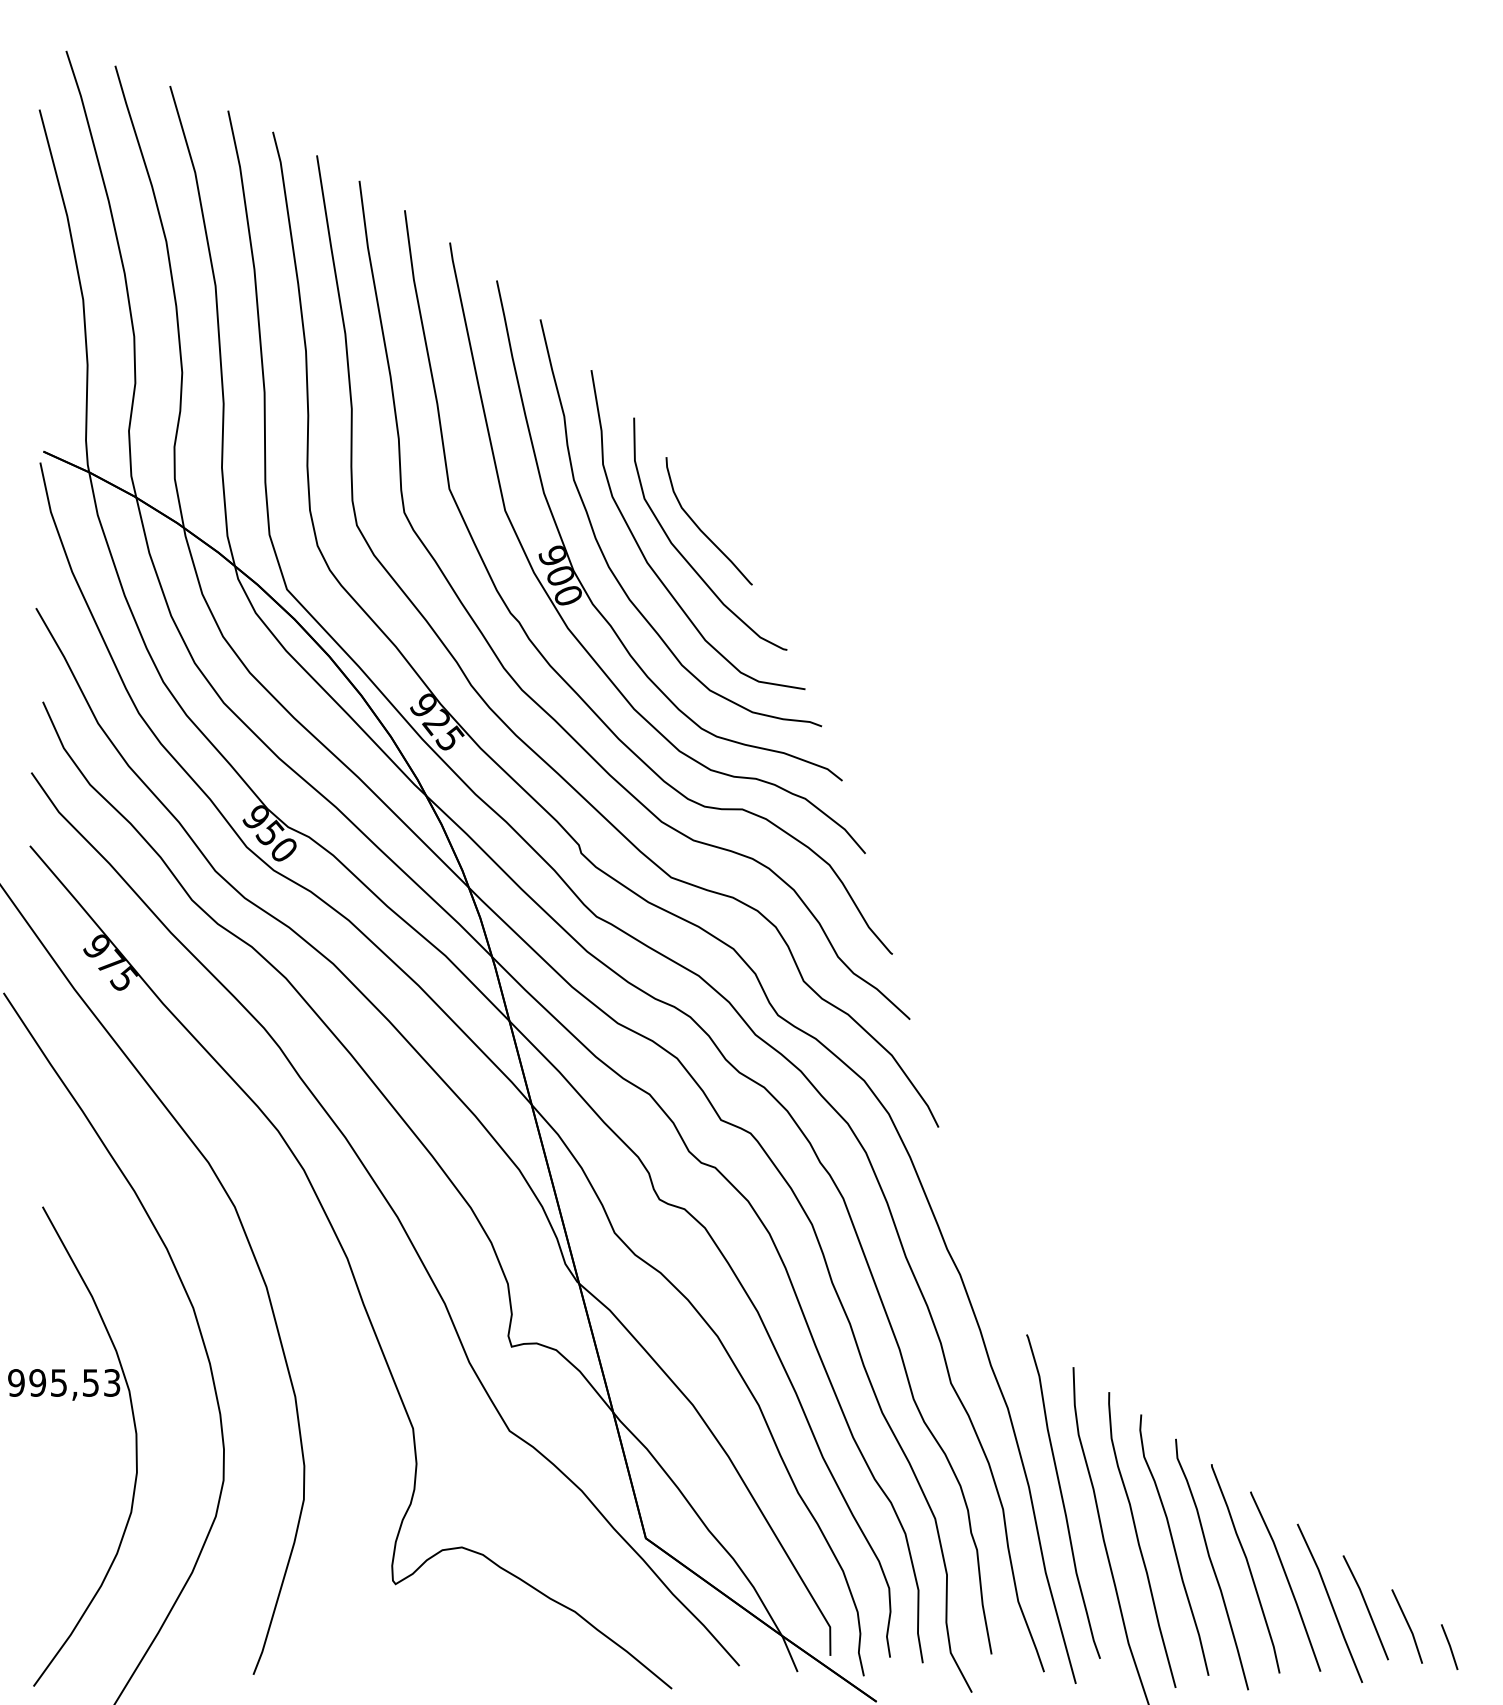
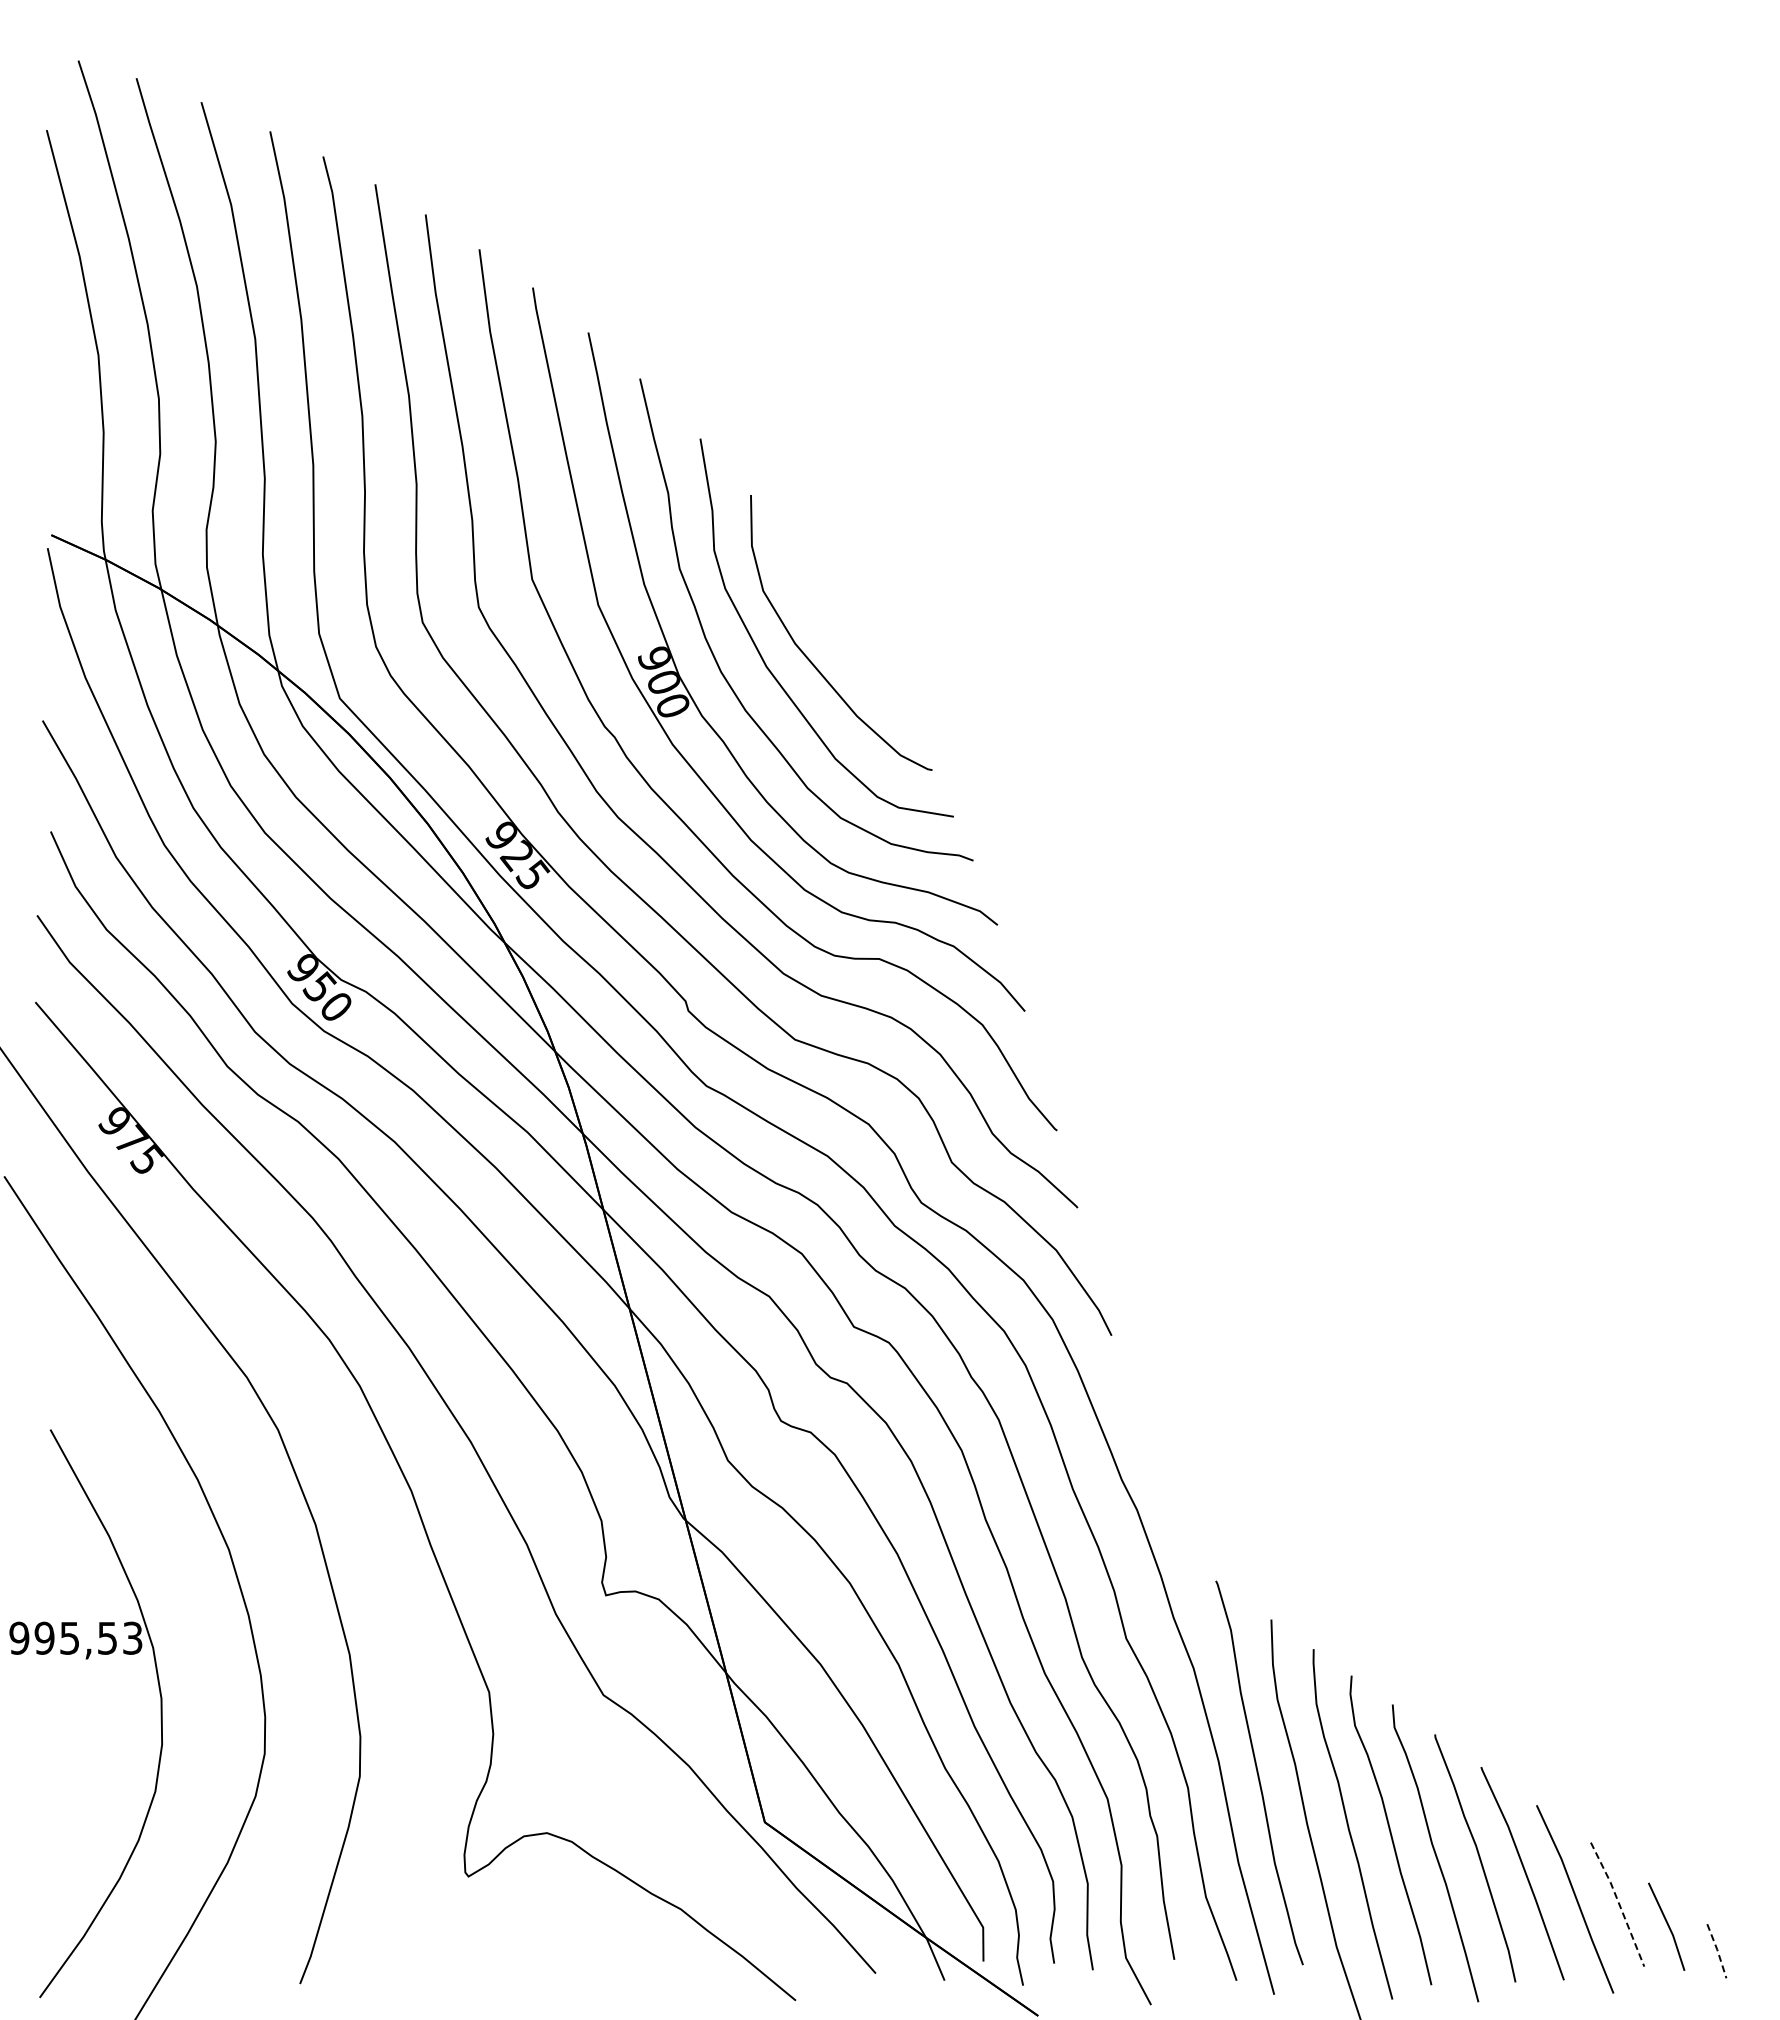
curve: (700, 528) -> (829, 626), removed
line: (1367, 1606) -> (1619, 1903), solid -> dashed
line: (1450, 1646) -> (1717, 1950), solid -> dashed

